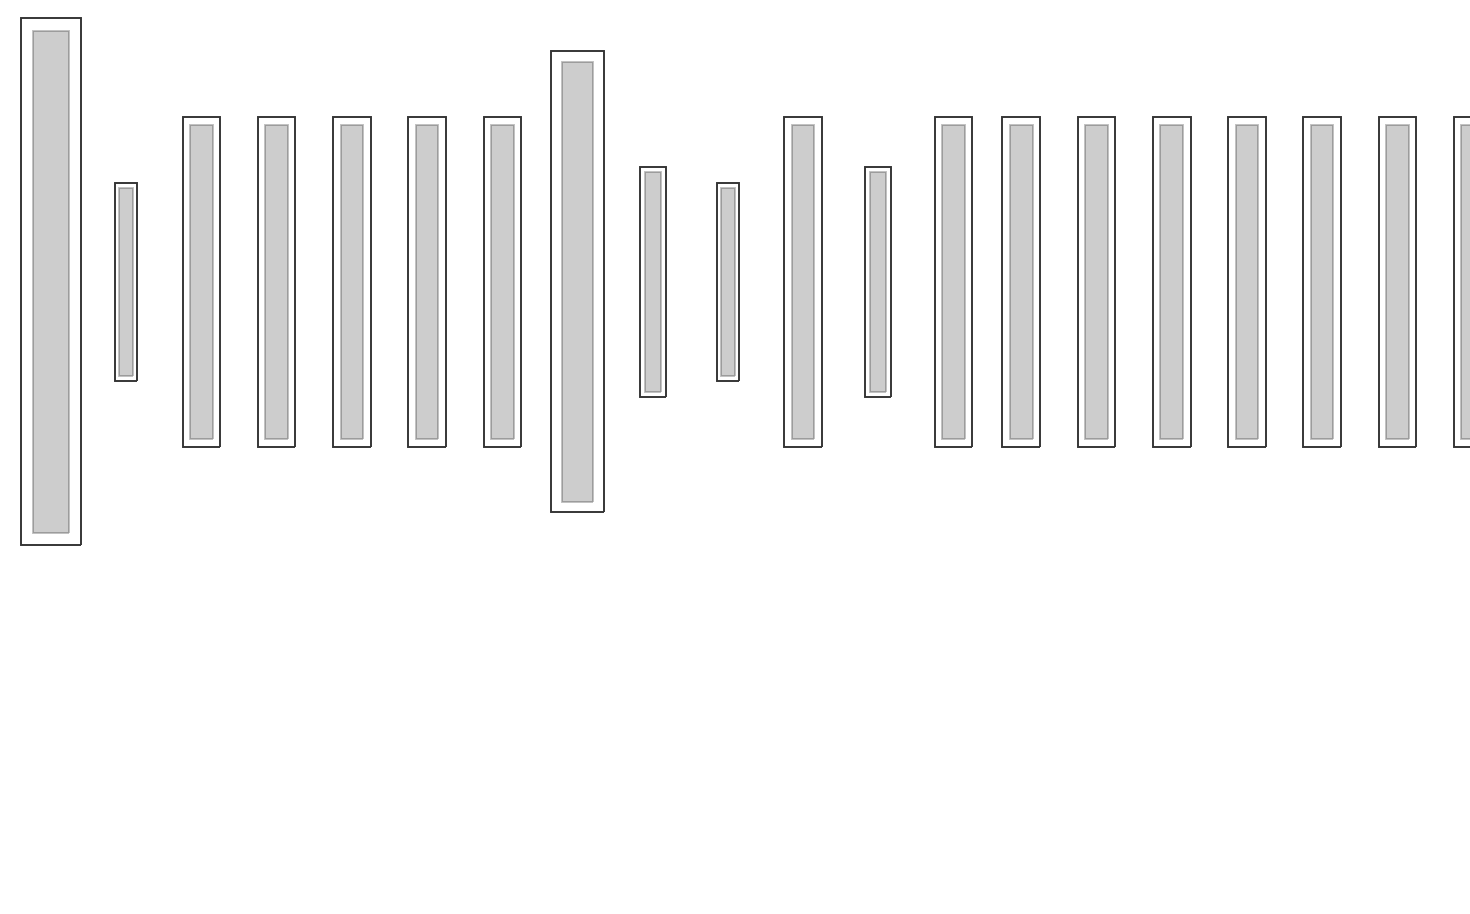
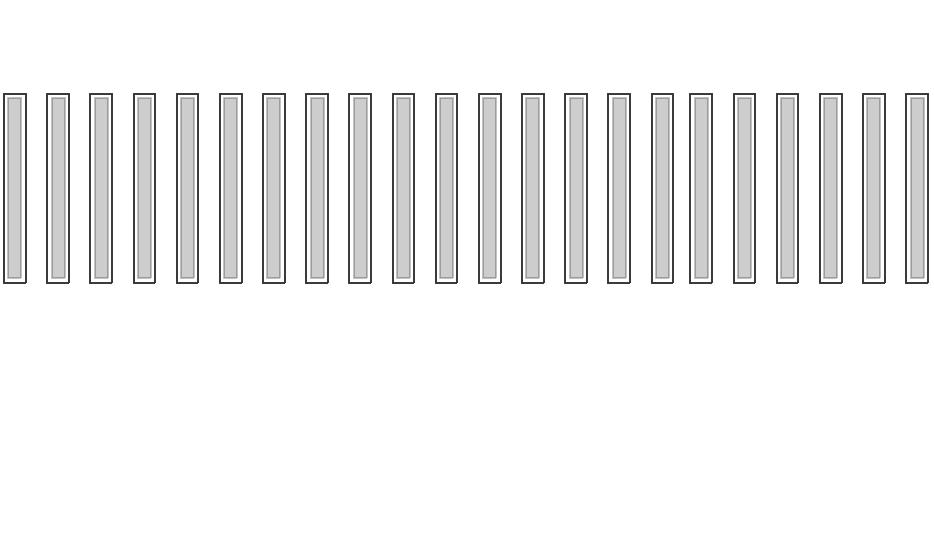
part: (51, 282) -> (144, 188), size x0.62
part: (126, 282) -> (187, 188), size x1.67
part: (577, 282) -> (446, 188), size x0.71
part: (652, 282) -> (489, 188), size x1.43
part: (727, 282) -> (532, 188), size x1.67
part: (877, 282) -> (618, 188), size x1.43

